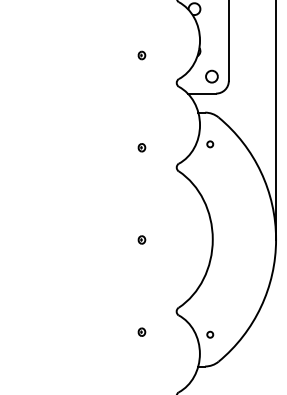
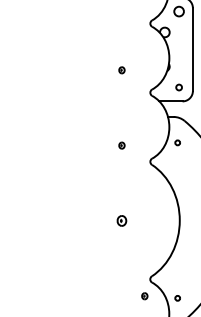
circle: (211, 76) -> (178, 87), size x0.6
part: (141, 239) -> (121, 220), size x1.6
part: (141, 331) -> (144, 295), moved

